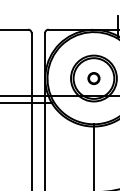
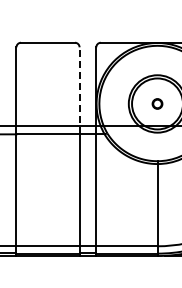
line: (31, 67) -> (79, 90), solid -> dashed
circle: (93, 78) -> (157, 103), size x0.7

